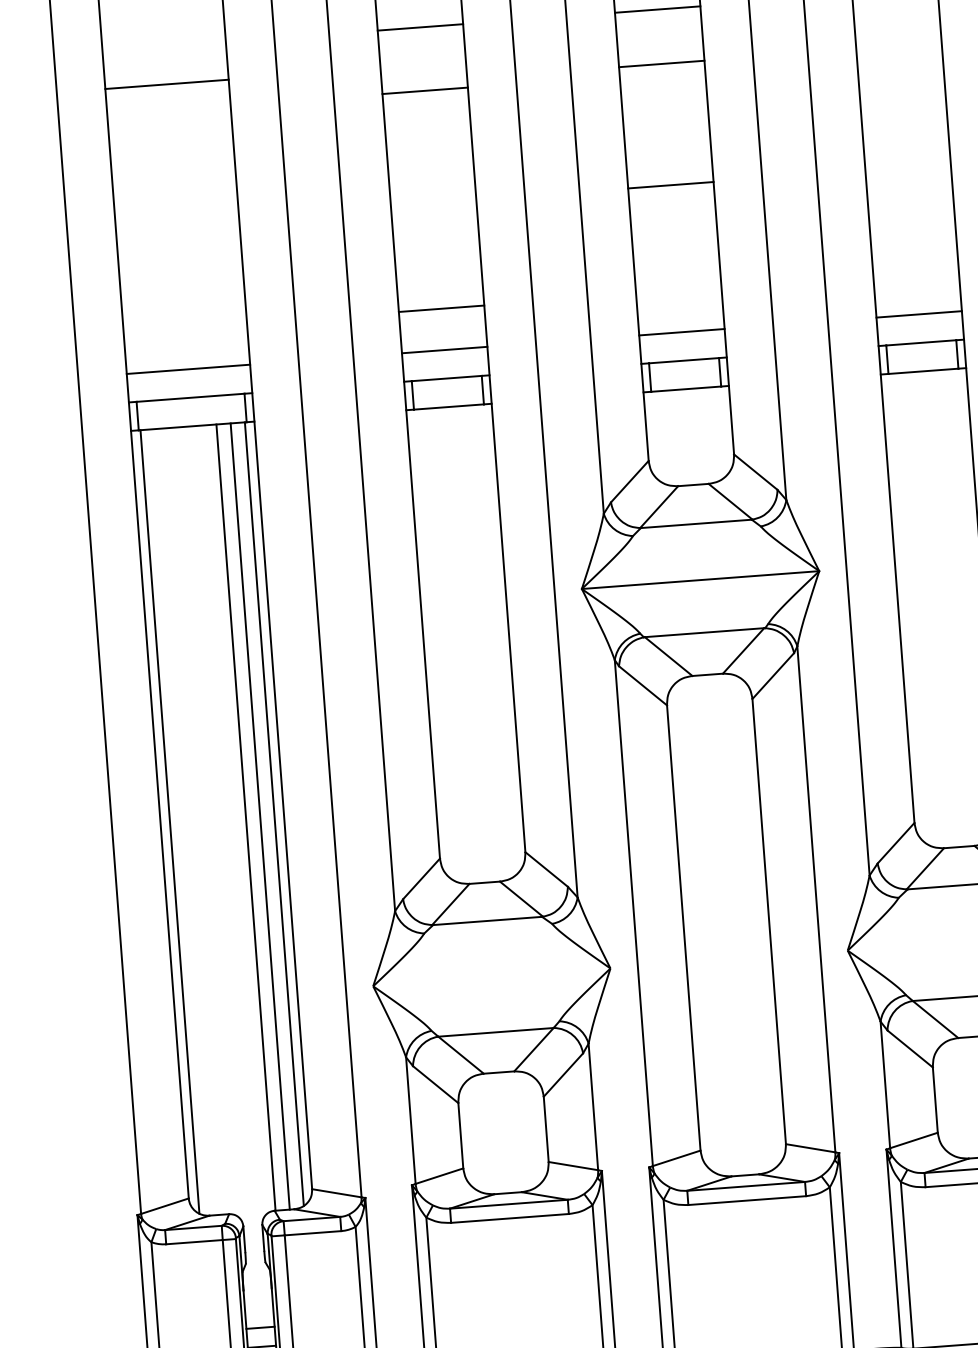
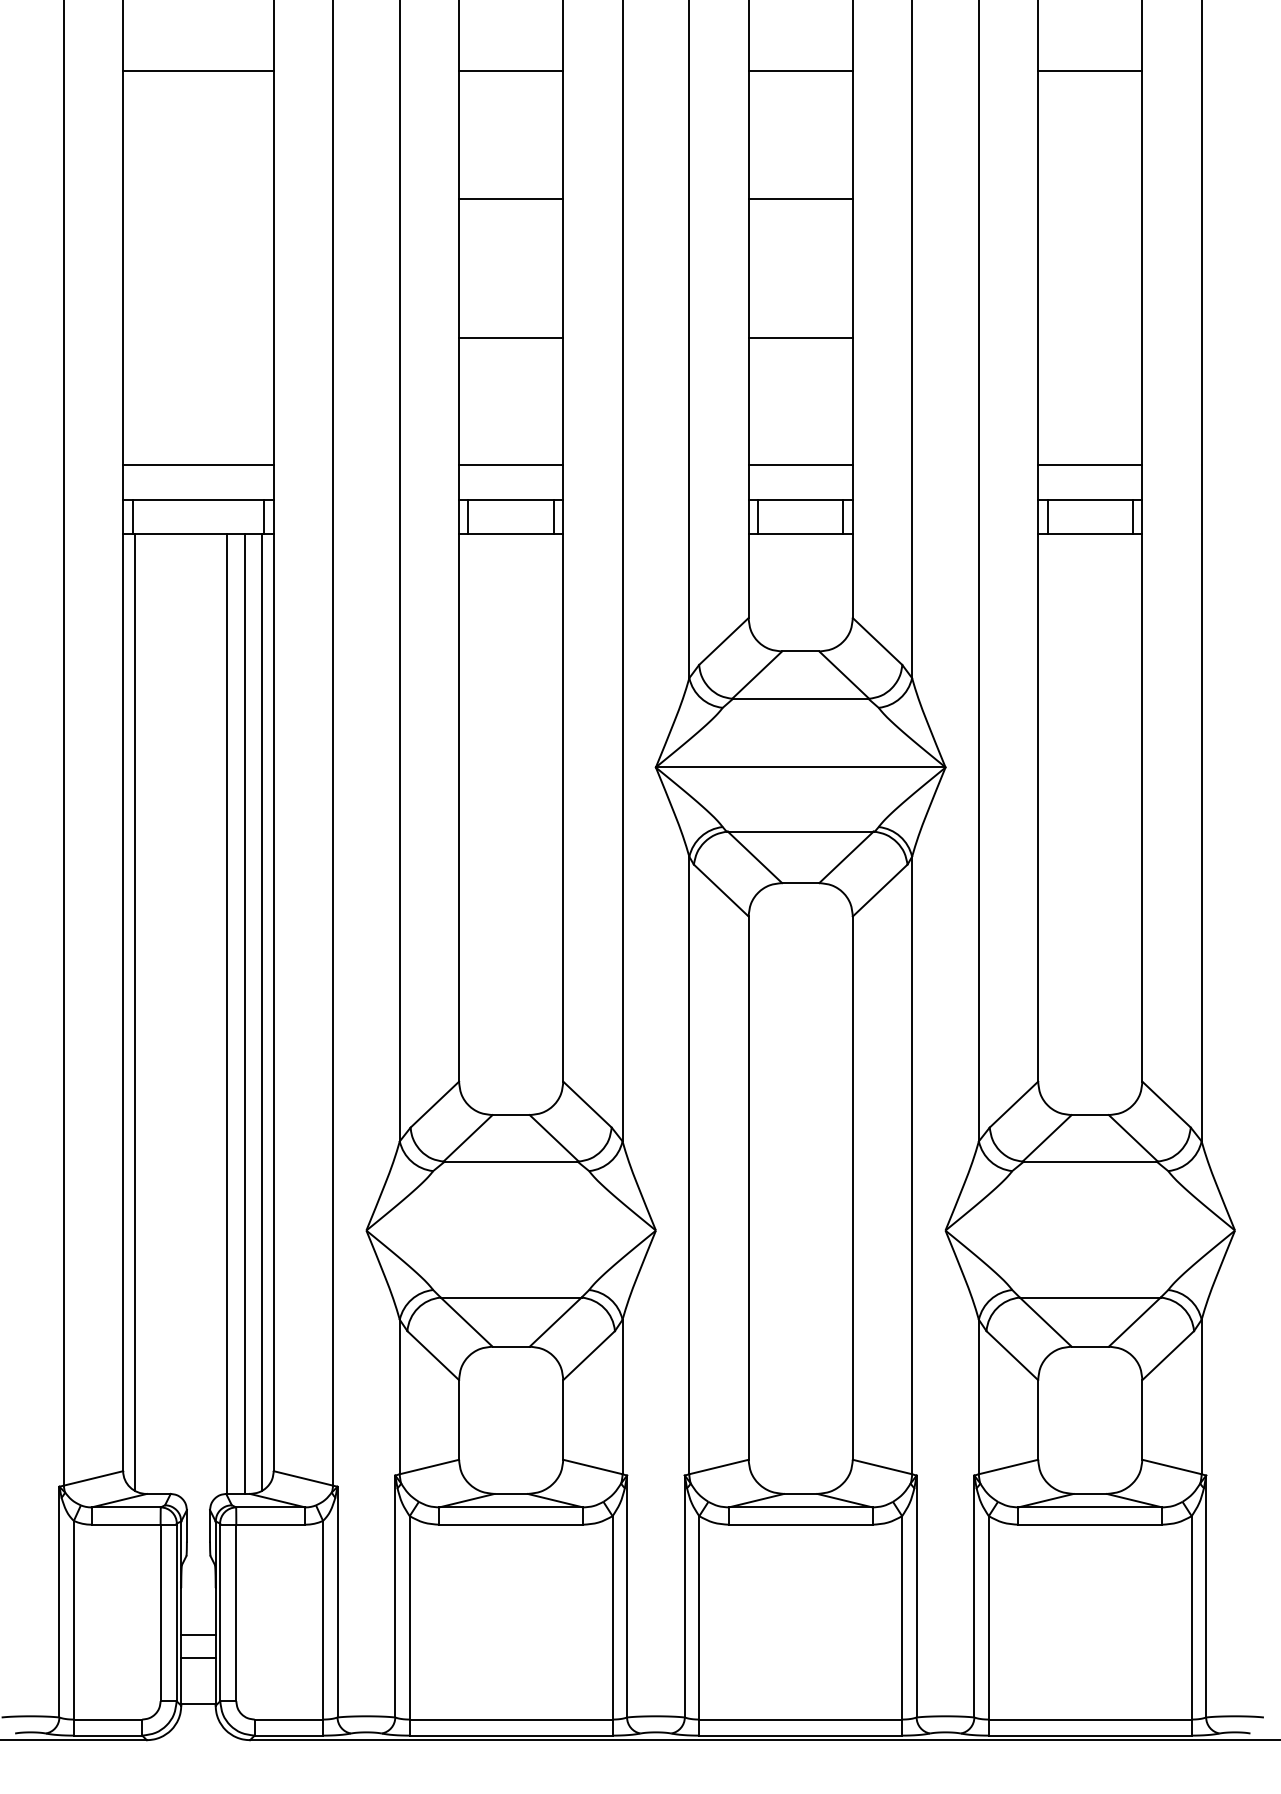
line: (661, 63) -> (800, 198), moved
line: (167, 84) -> (198, 71), moved
line: (425, 90) -> (511, 198), moved
line: (670, 185) -> (800, 337), moved
line: (441, 308) -> (511, 337), moved

